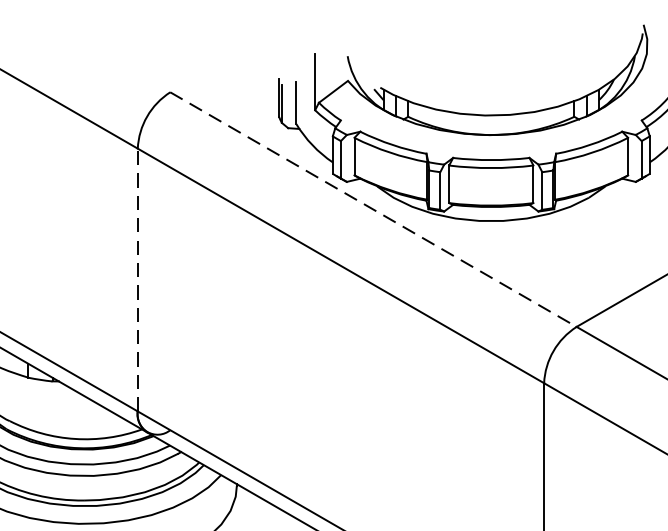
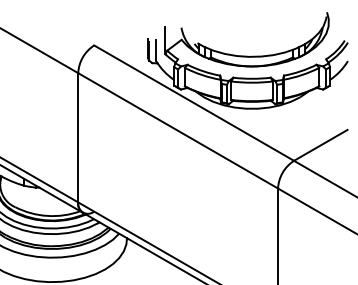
line: (374, 210) -> (194, 103), dashed -> solid
line: (138, 279) -> (78, 137), dashed -> solid

